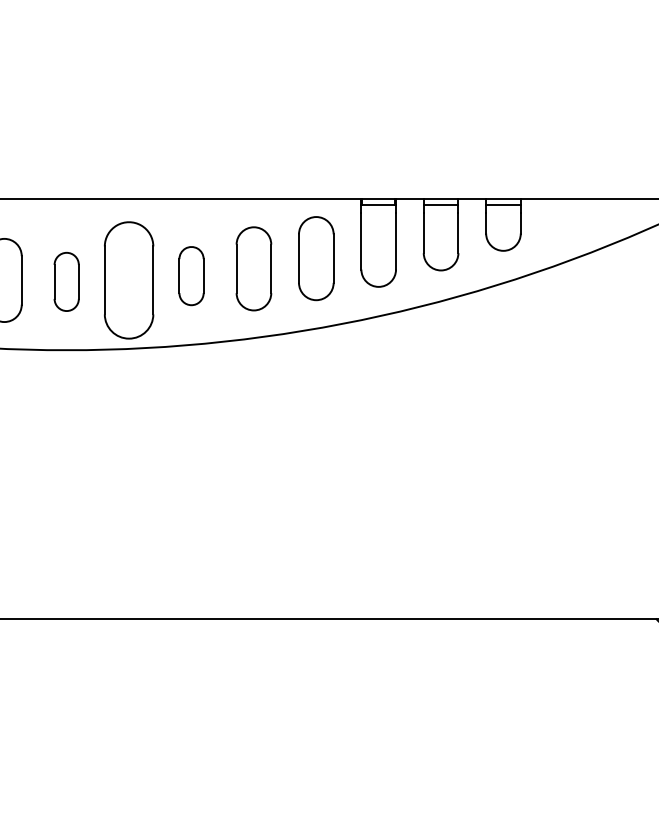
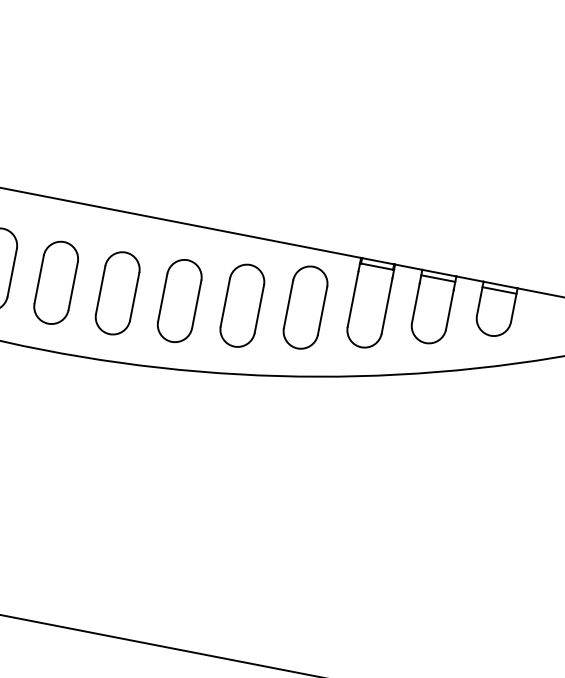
part: (191, 275) -> (179, 300), size x1.43
part: (129, 280) -> (117, 293), size x0.71
part: (66, 281) -> (55, 282), size x1.43

